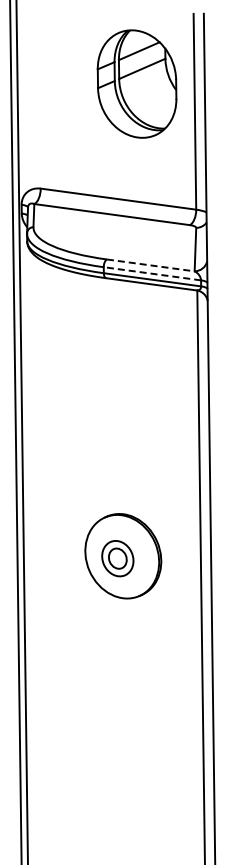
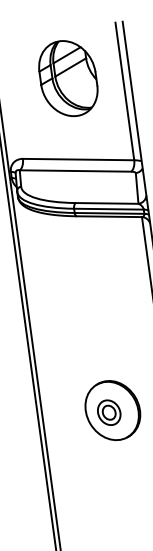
part: (136, 83) -> (67, 78), moved
line: (151, 265) -> (107, 203), dashed -> solid
line: (151, 273) -> (108, 209), dashed -> solid

